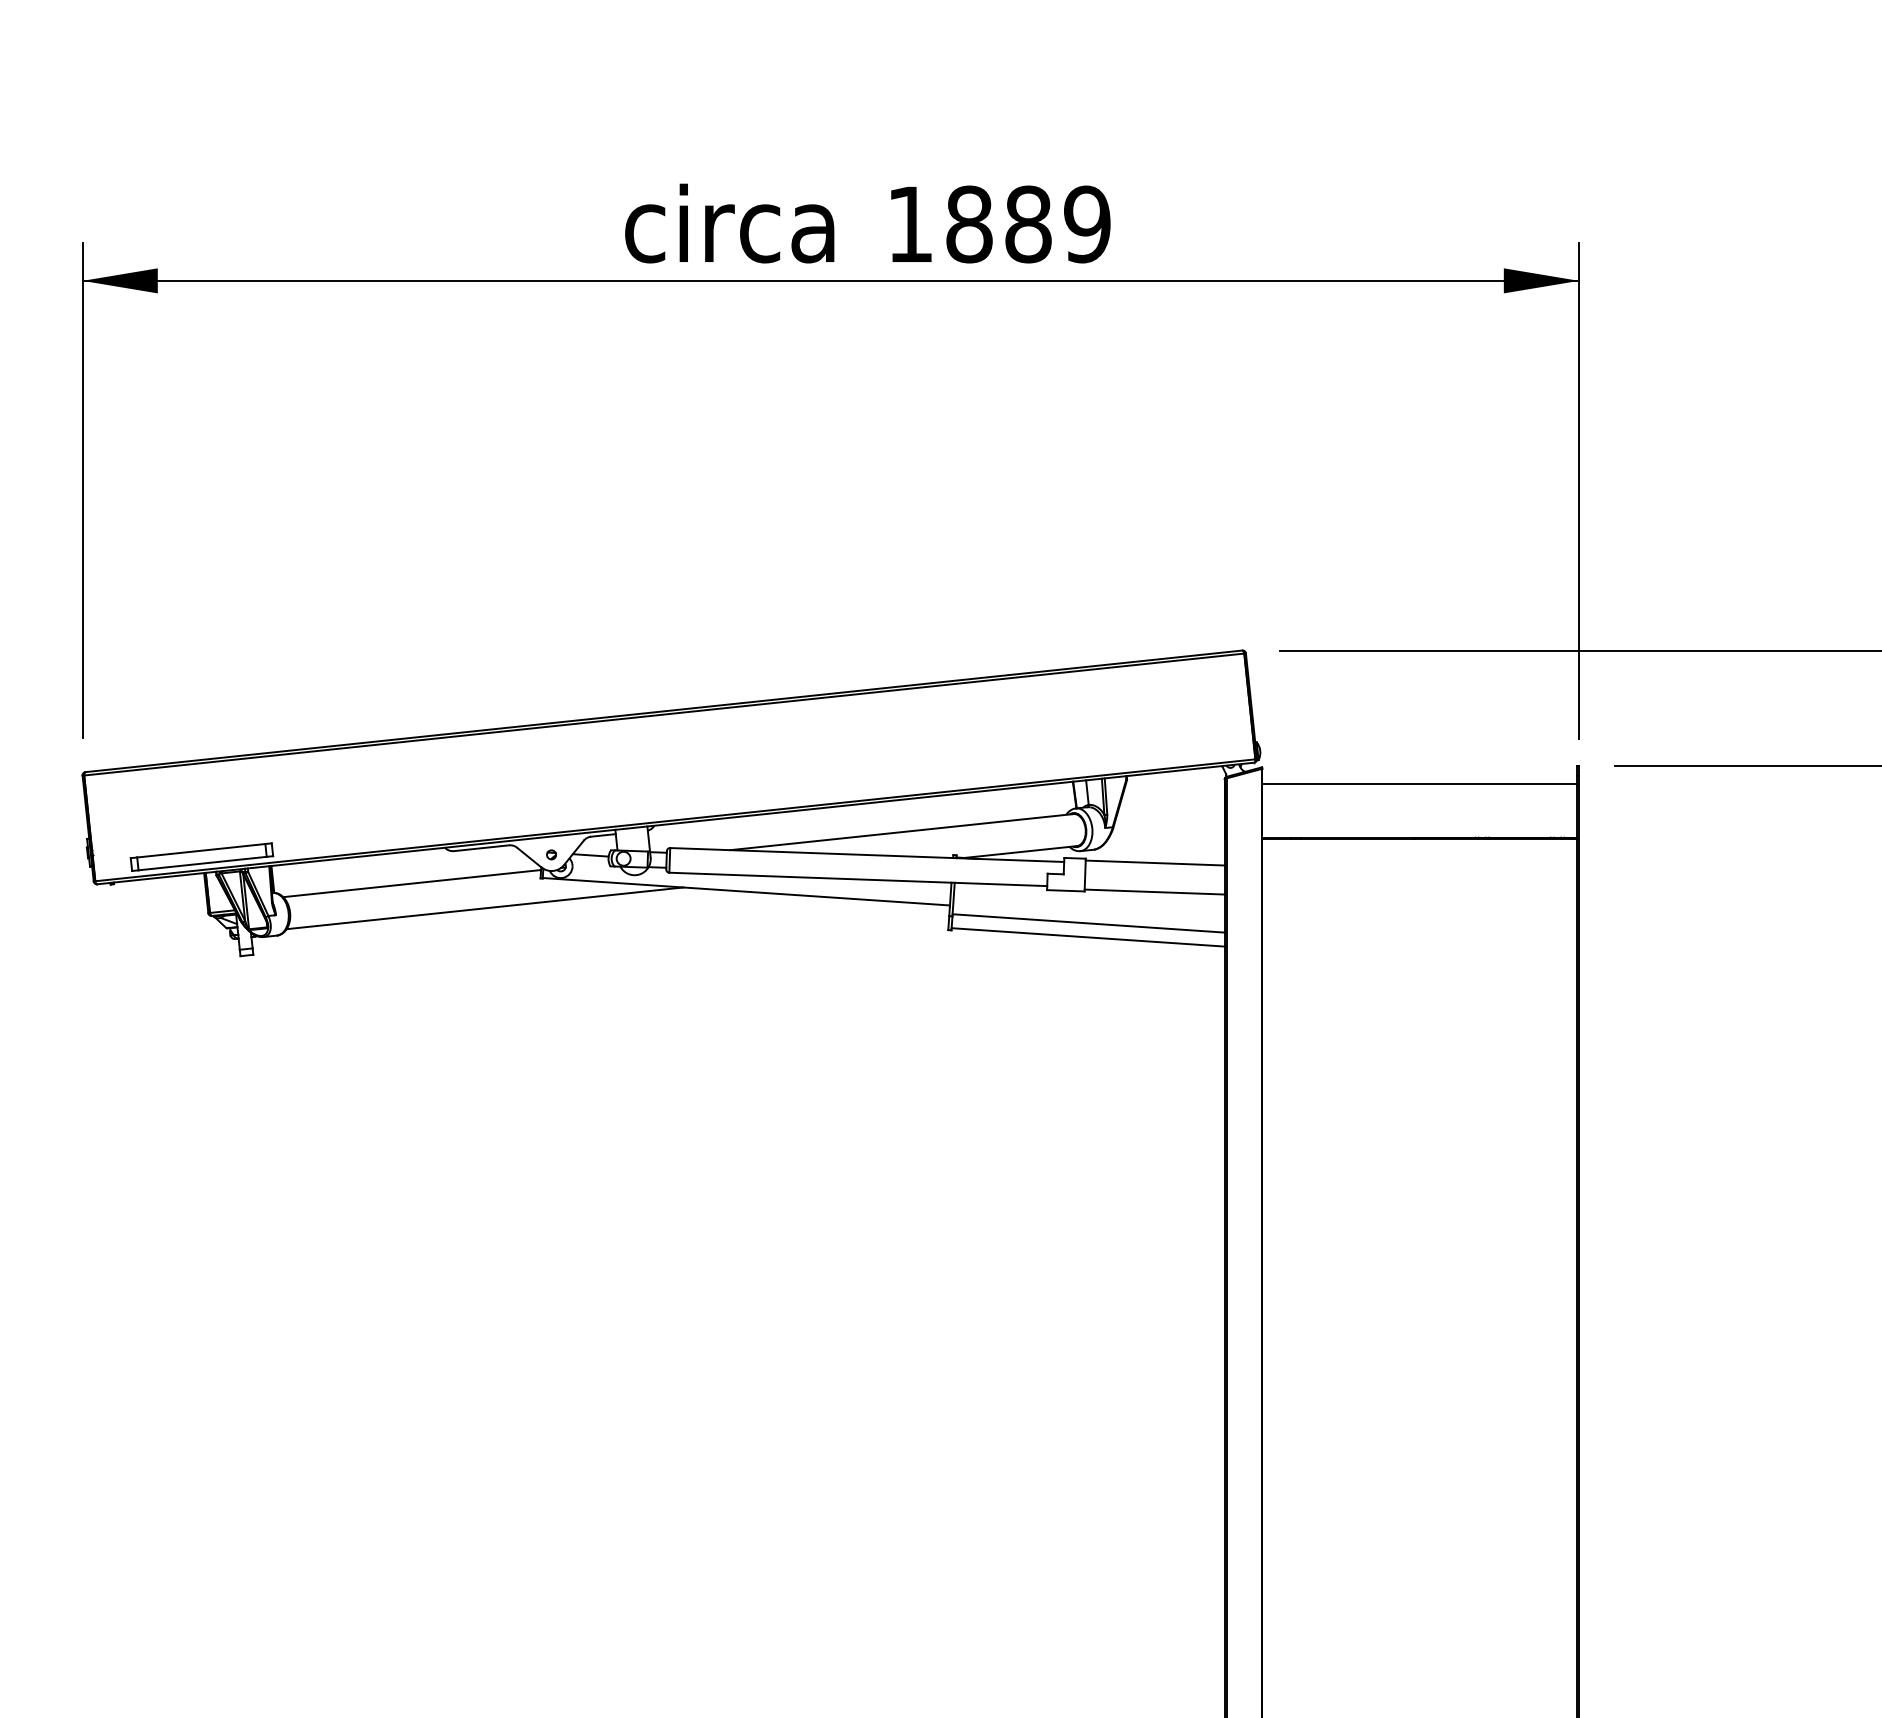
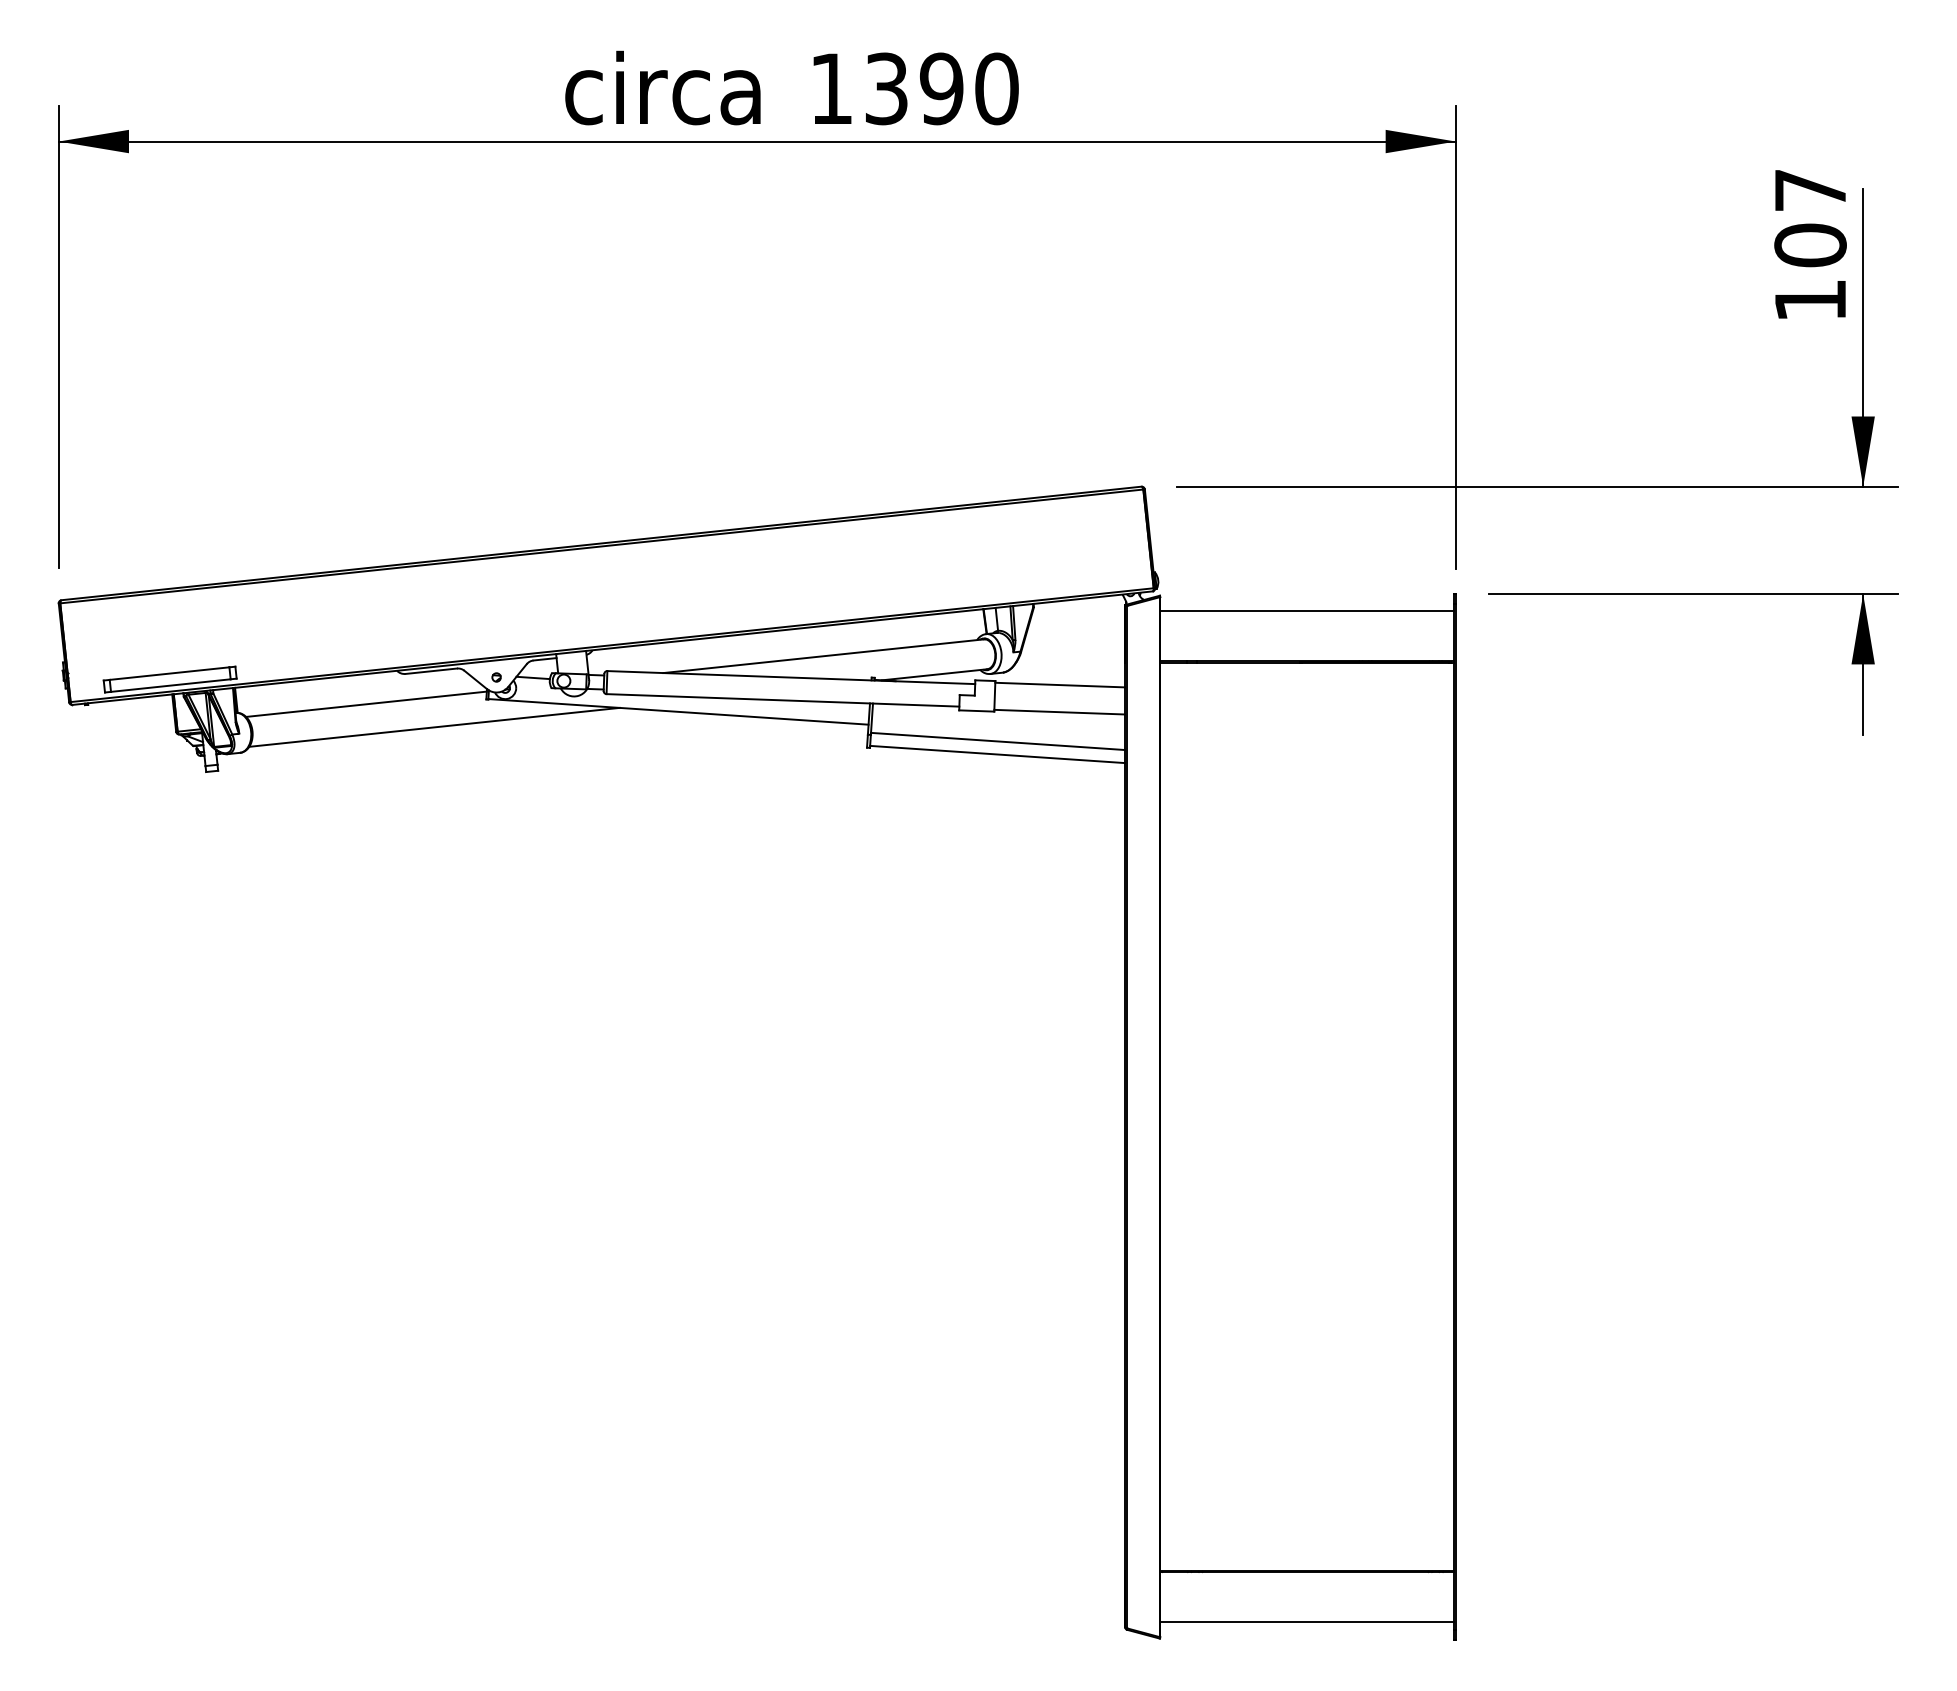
text: (1028, 224) -> (941, 88), 1889 -> 1390

